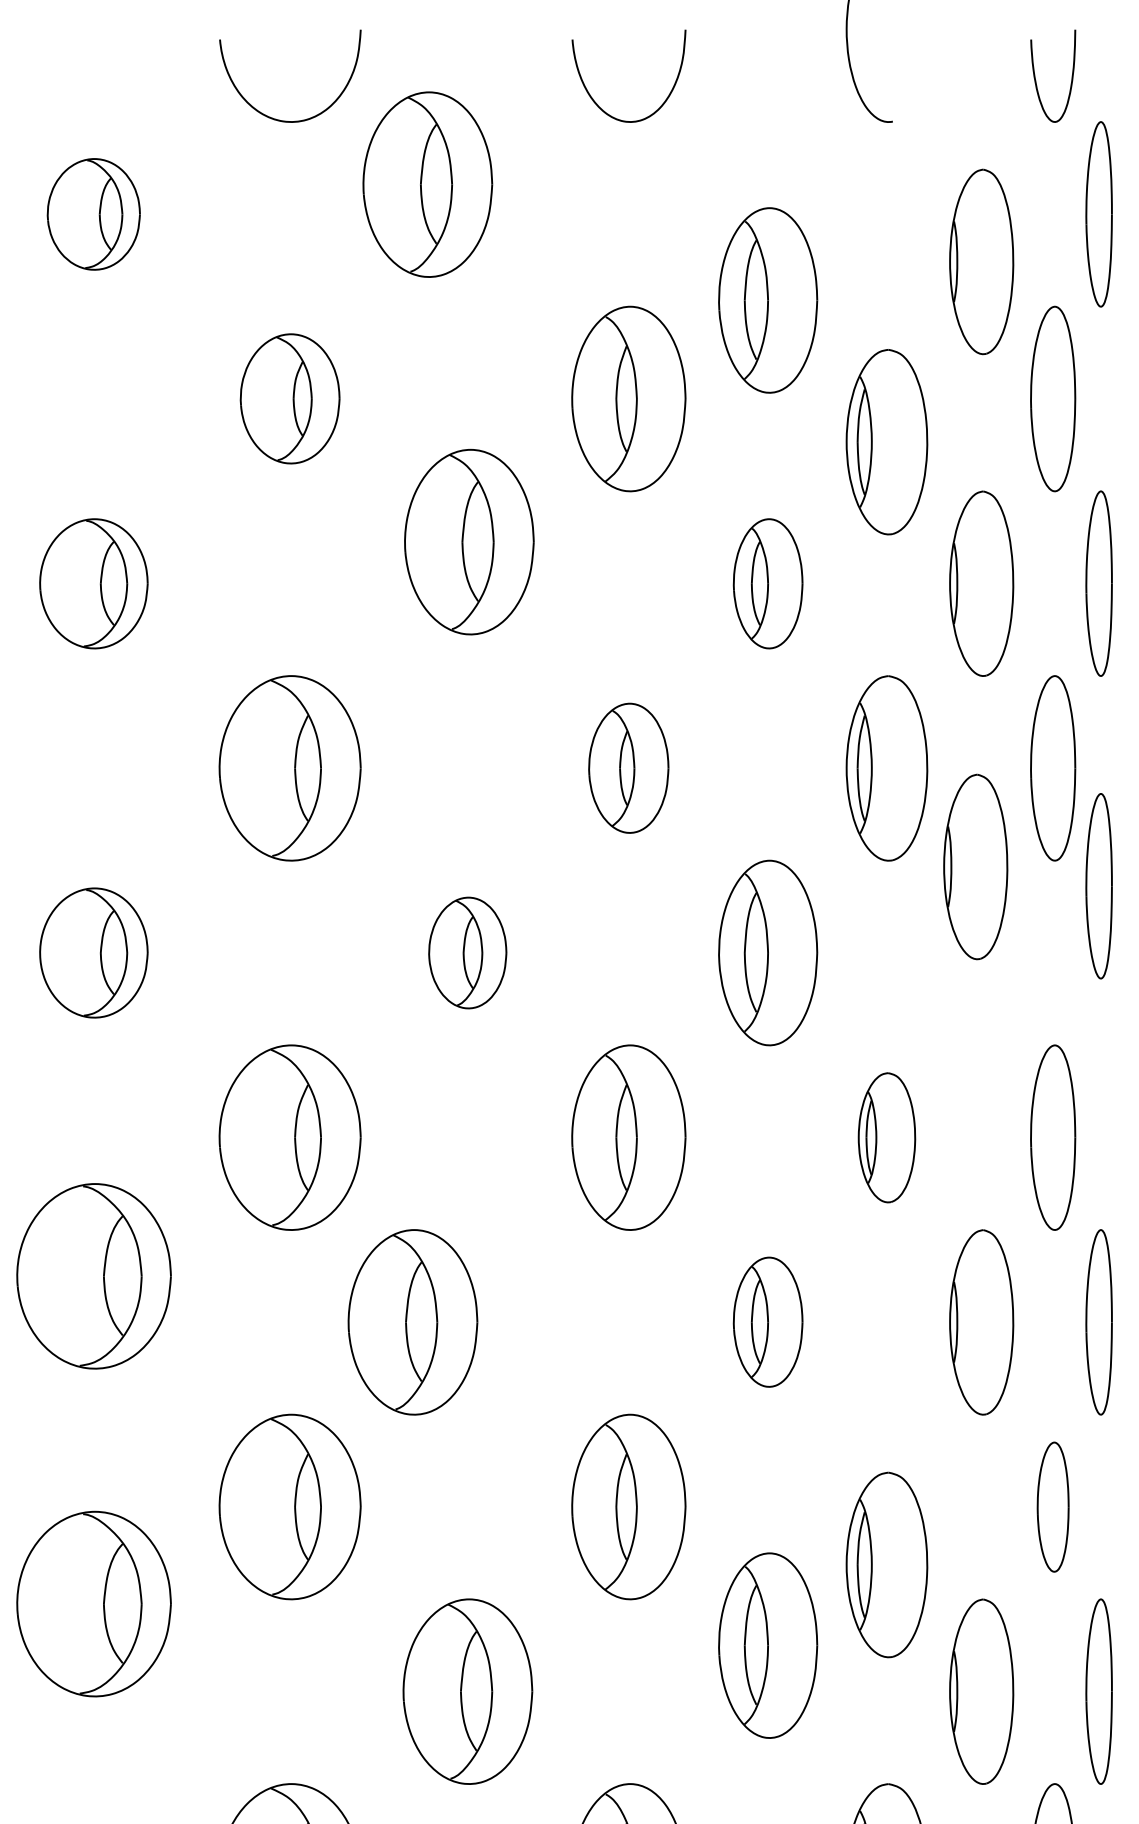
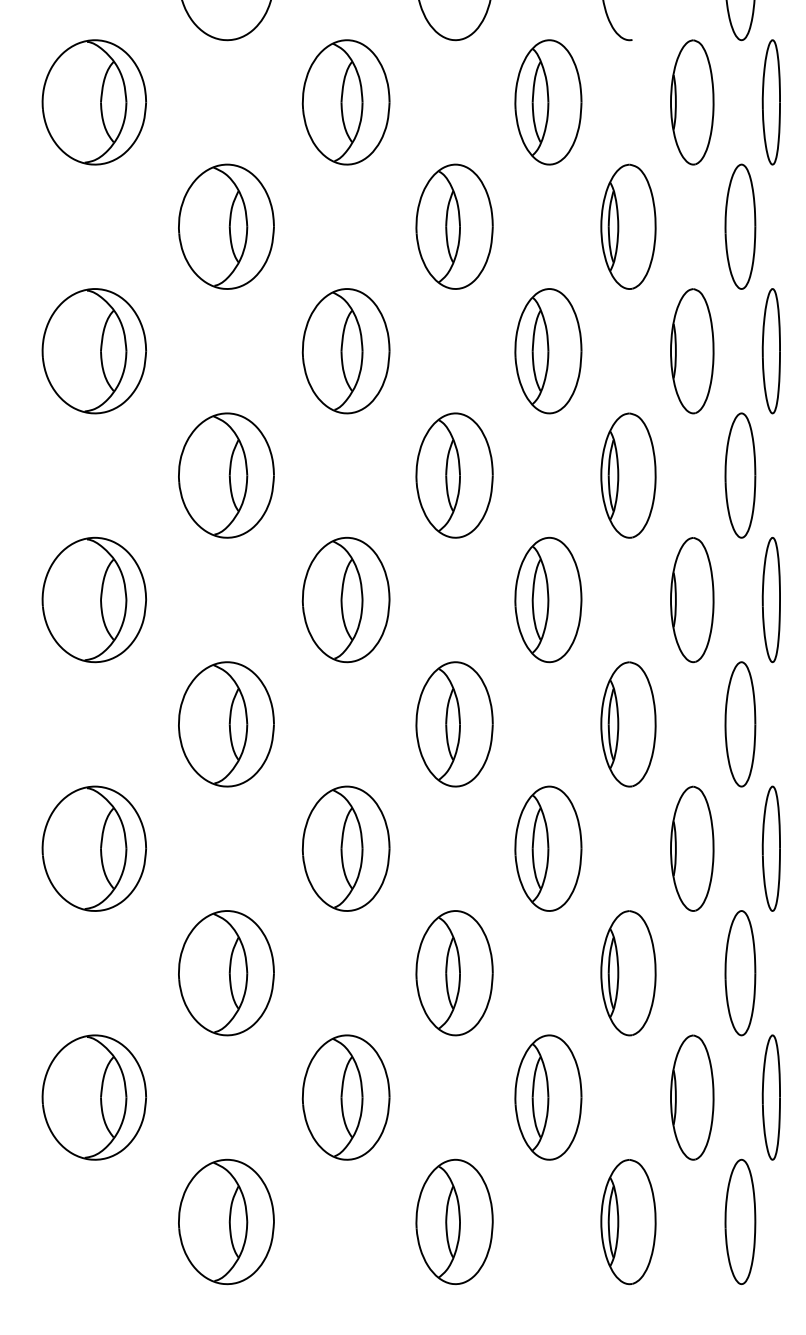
part: (426, 184) -> (345, 102), moved
part: (92, 214) -> (93, 102), size x1.67
part: (981, 261) -> (692, 102), moved
part: (768, 300) -> (548, 102), moved
part: (290, 398) -> (226, 226), size x1.43
part: (886, 441) -> (628, 226), moved
part: (468, 542) -> (345, 351), moved
part: (92, 584) -> (93, 351), size x1.43
part: (768, 584) -> (548, 351), size x1.43
part: (628, 768) -> (454, 475), size x1.43
part: (976, 867) -> (692, 600), moved
part: (1097, 886) -> (770, 600), moved
part: (92, 952) -> (93, 599), size x1.43
part: (466, 952) -> (345, 599), size x1.67
part: (886, 1137) -> (628, 724), size x1.43
part: (92, 1275) -> (93, 848), moved
part: (411, 1321) -> (345, 848), moved
part: (768, 1321) -> (548, 848), size x1.43
part: (1053, 1507) -> (740, 973), size x1.43
part: (886, 1565) -> (628, 973), moved
part: (92, 1603) -> (93, 1097), moved
part: (768, 1645) -> (548, 1097), moved

